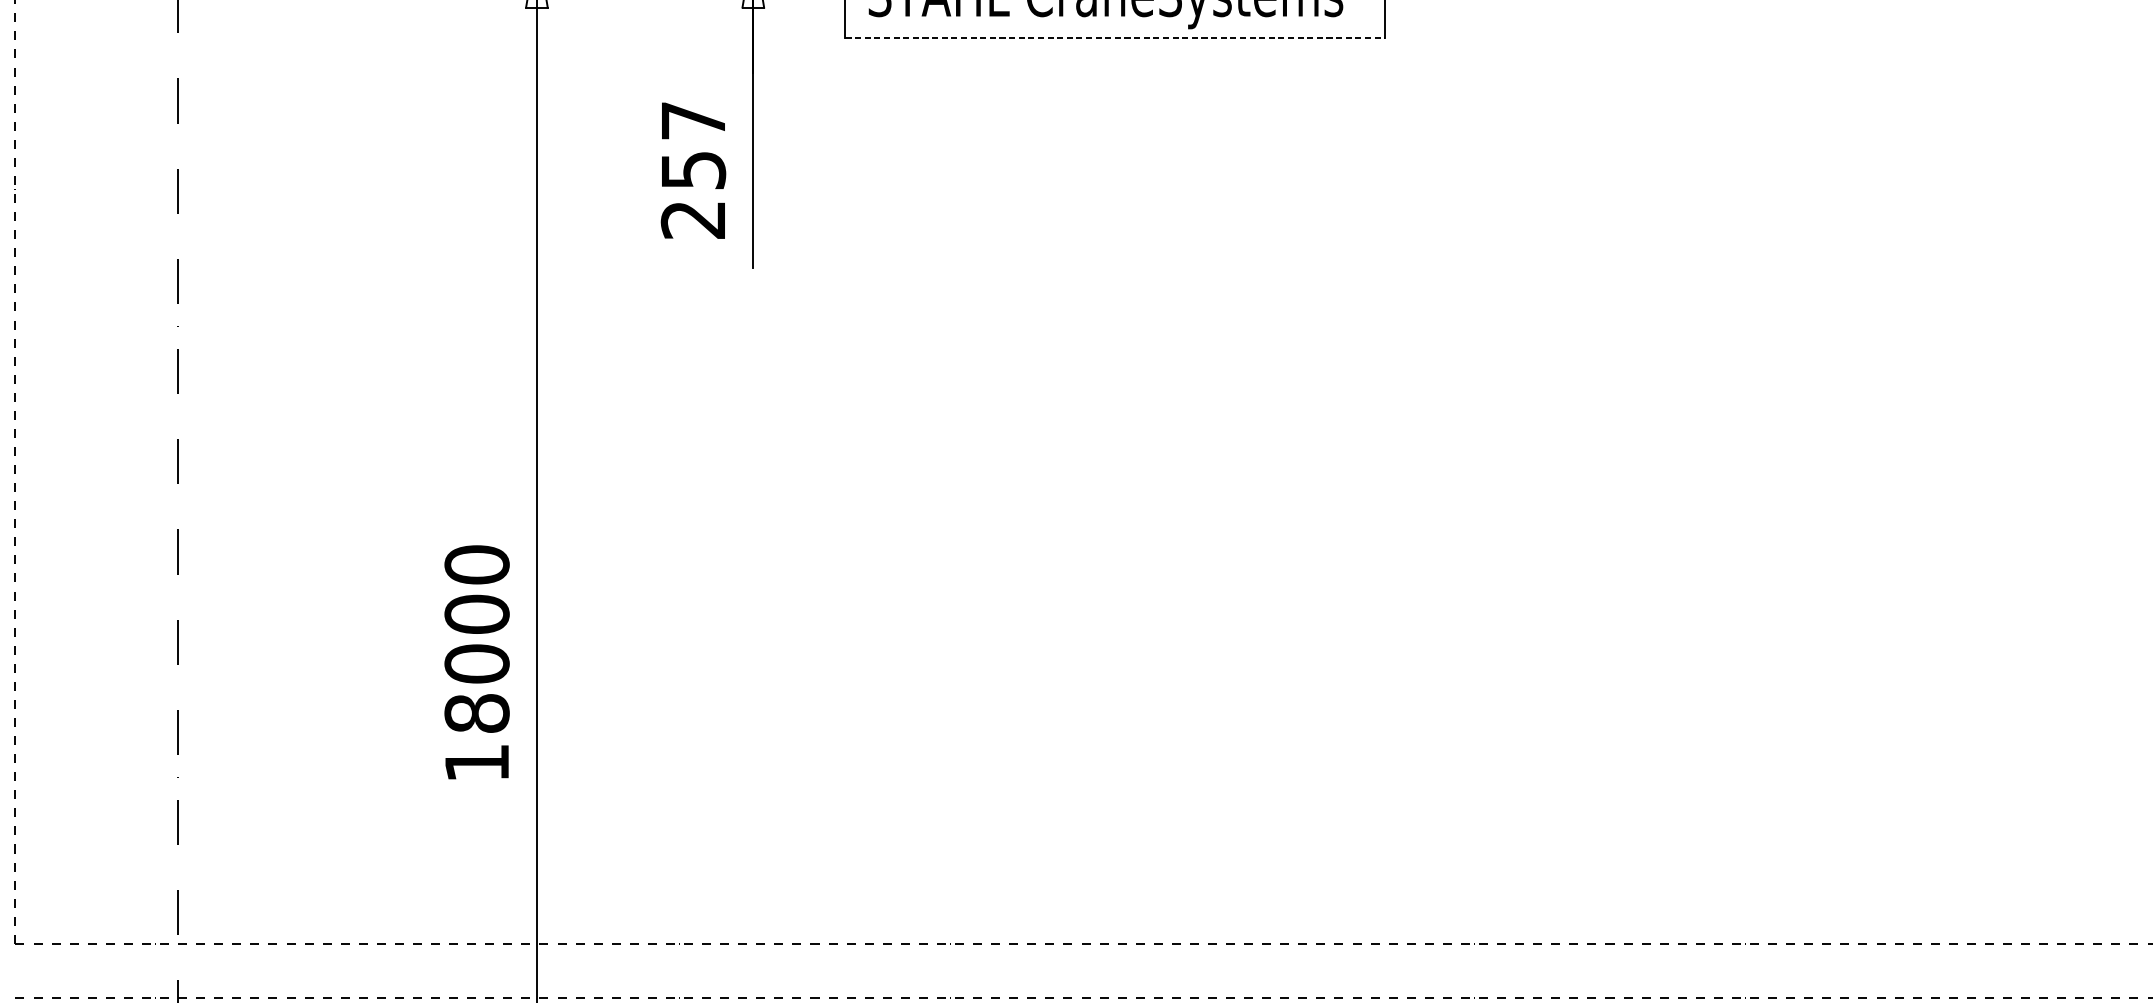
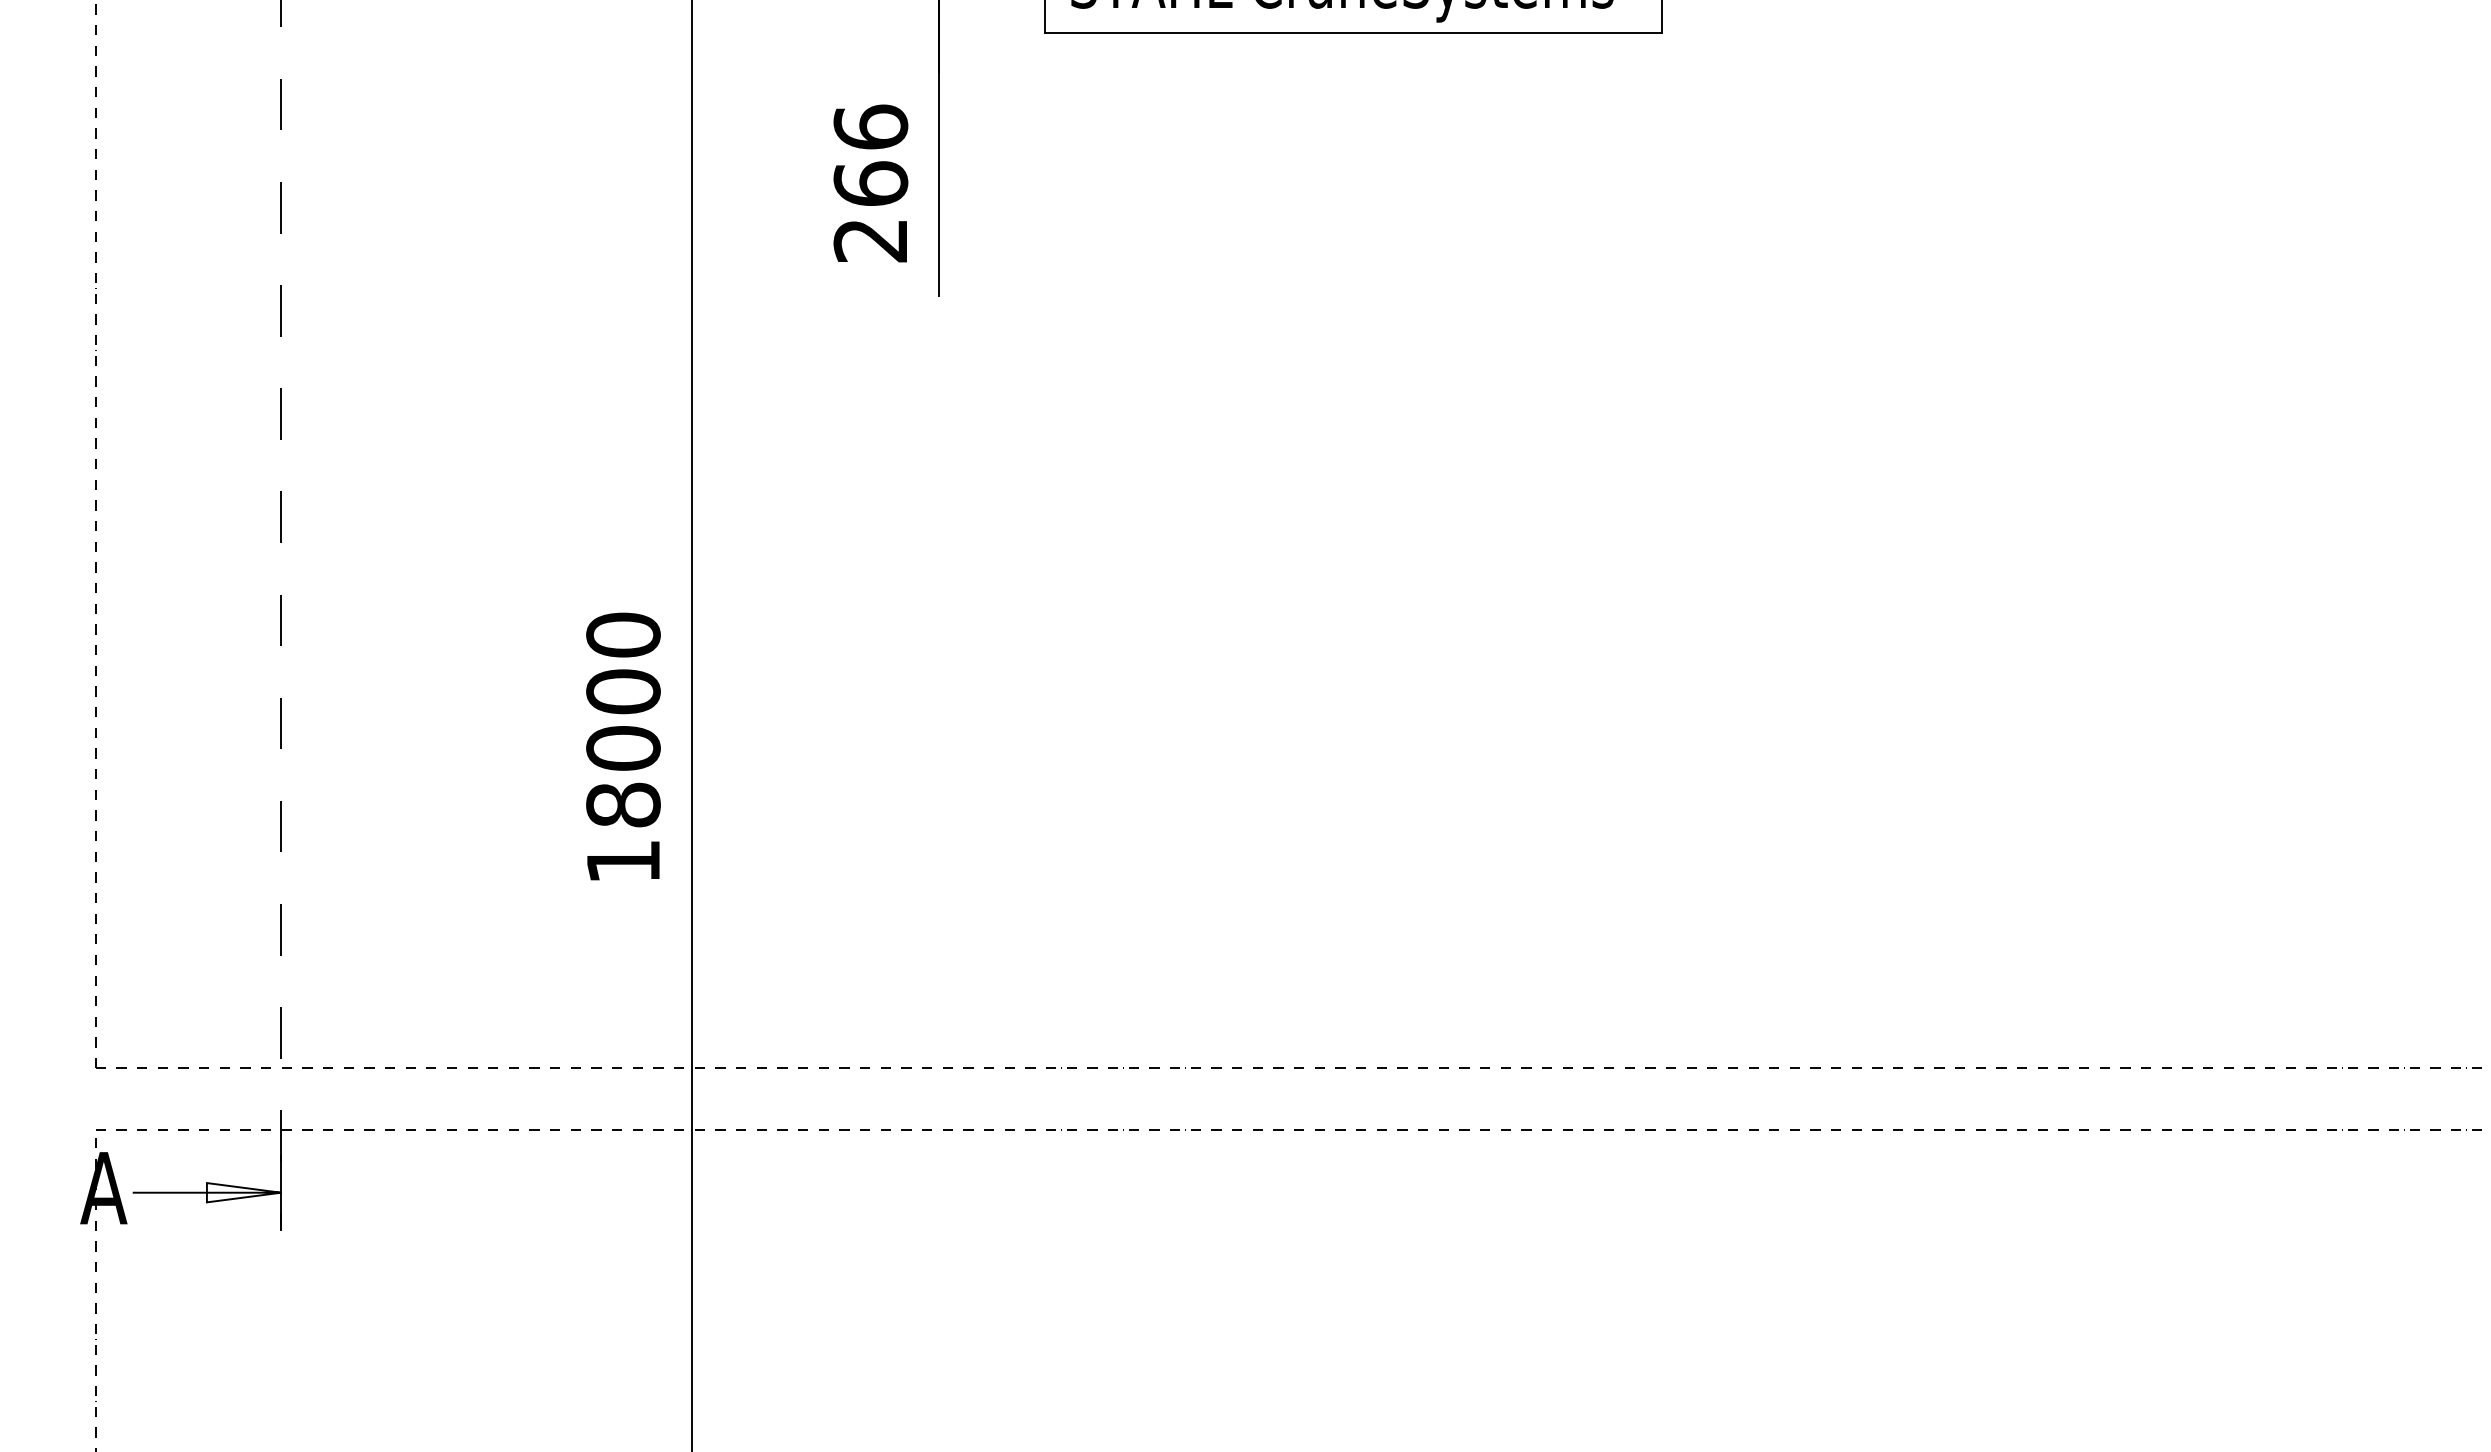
line: (1115, 38) -> (1353, 33), dashed -> solid
text: (693, 144) -> (870, 154), 257 -> 266

